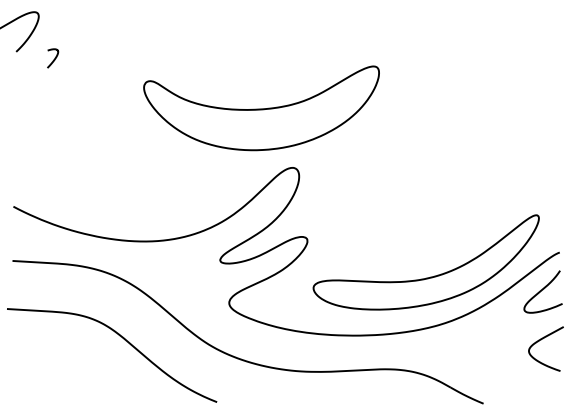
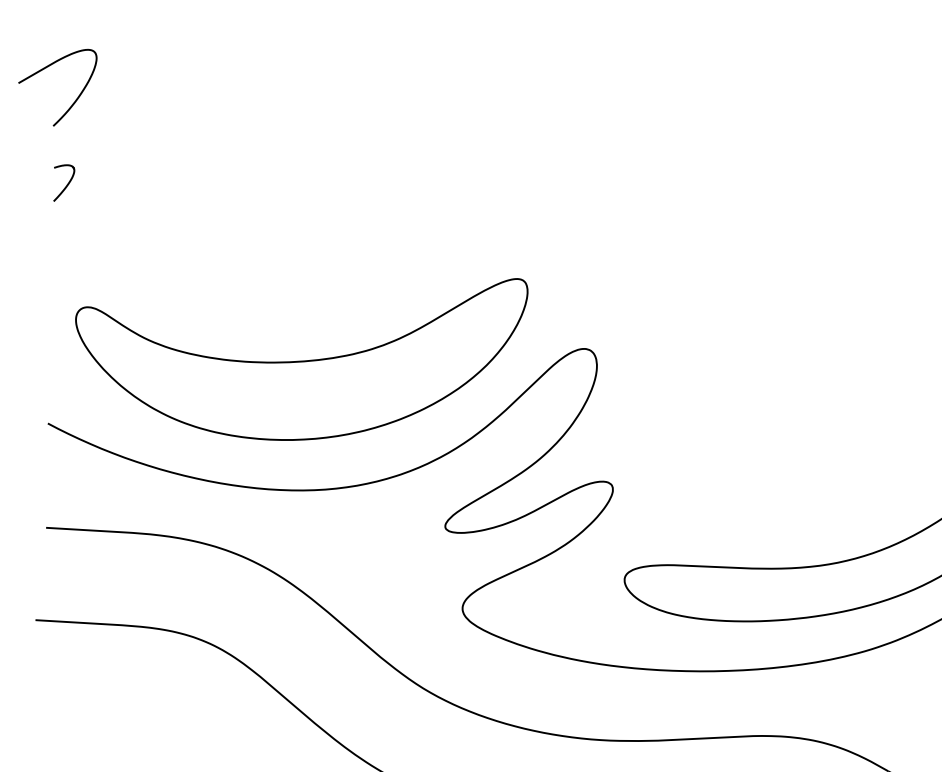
curve: (54, 58) -> (67, 183), moved
part: (261, 108) -> (301, 359), moved

